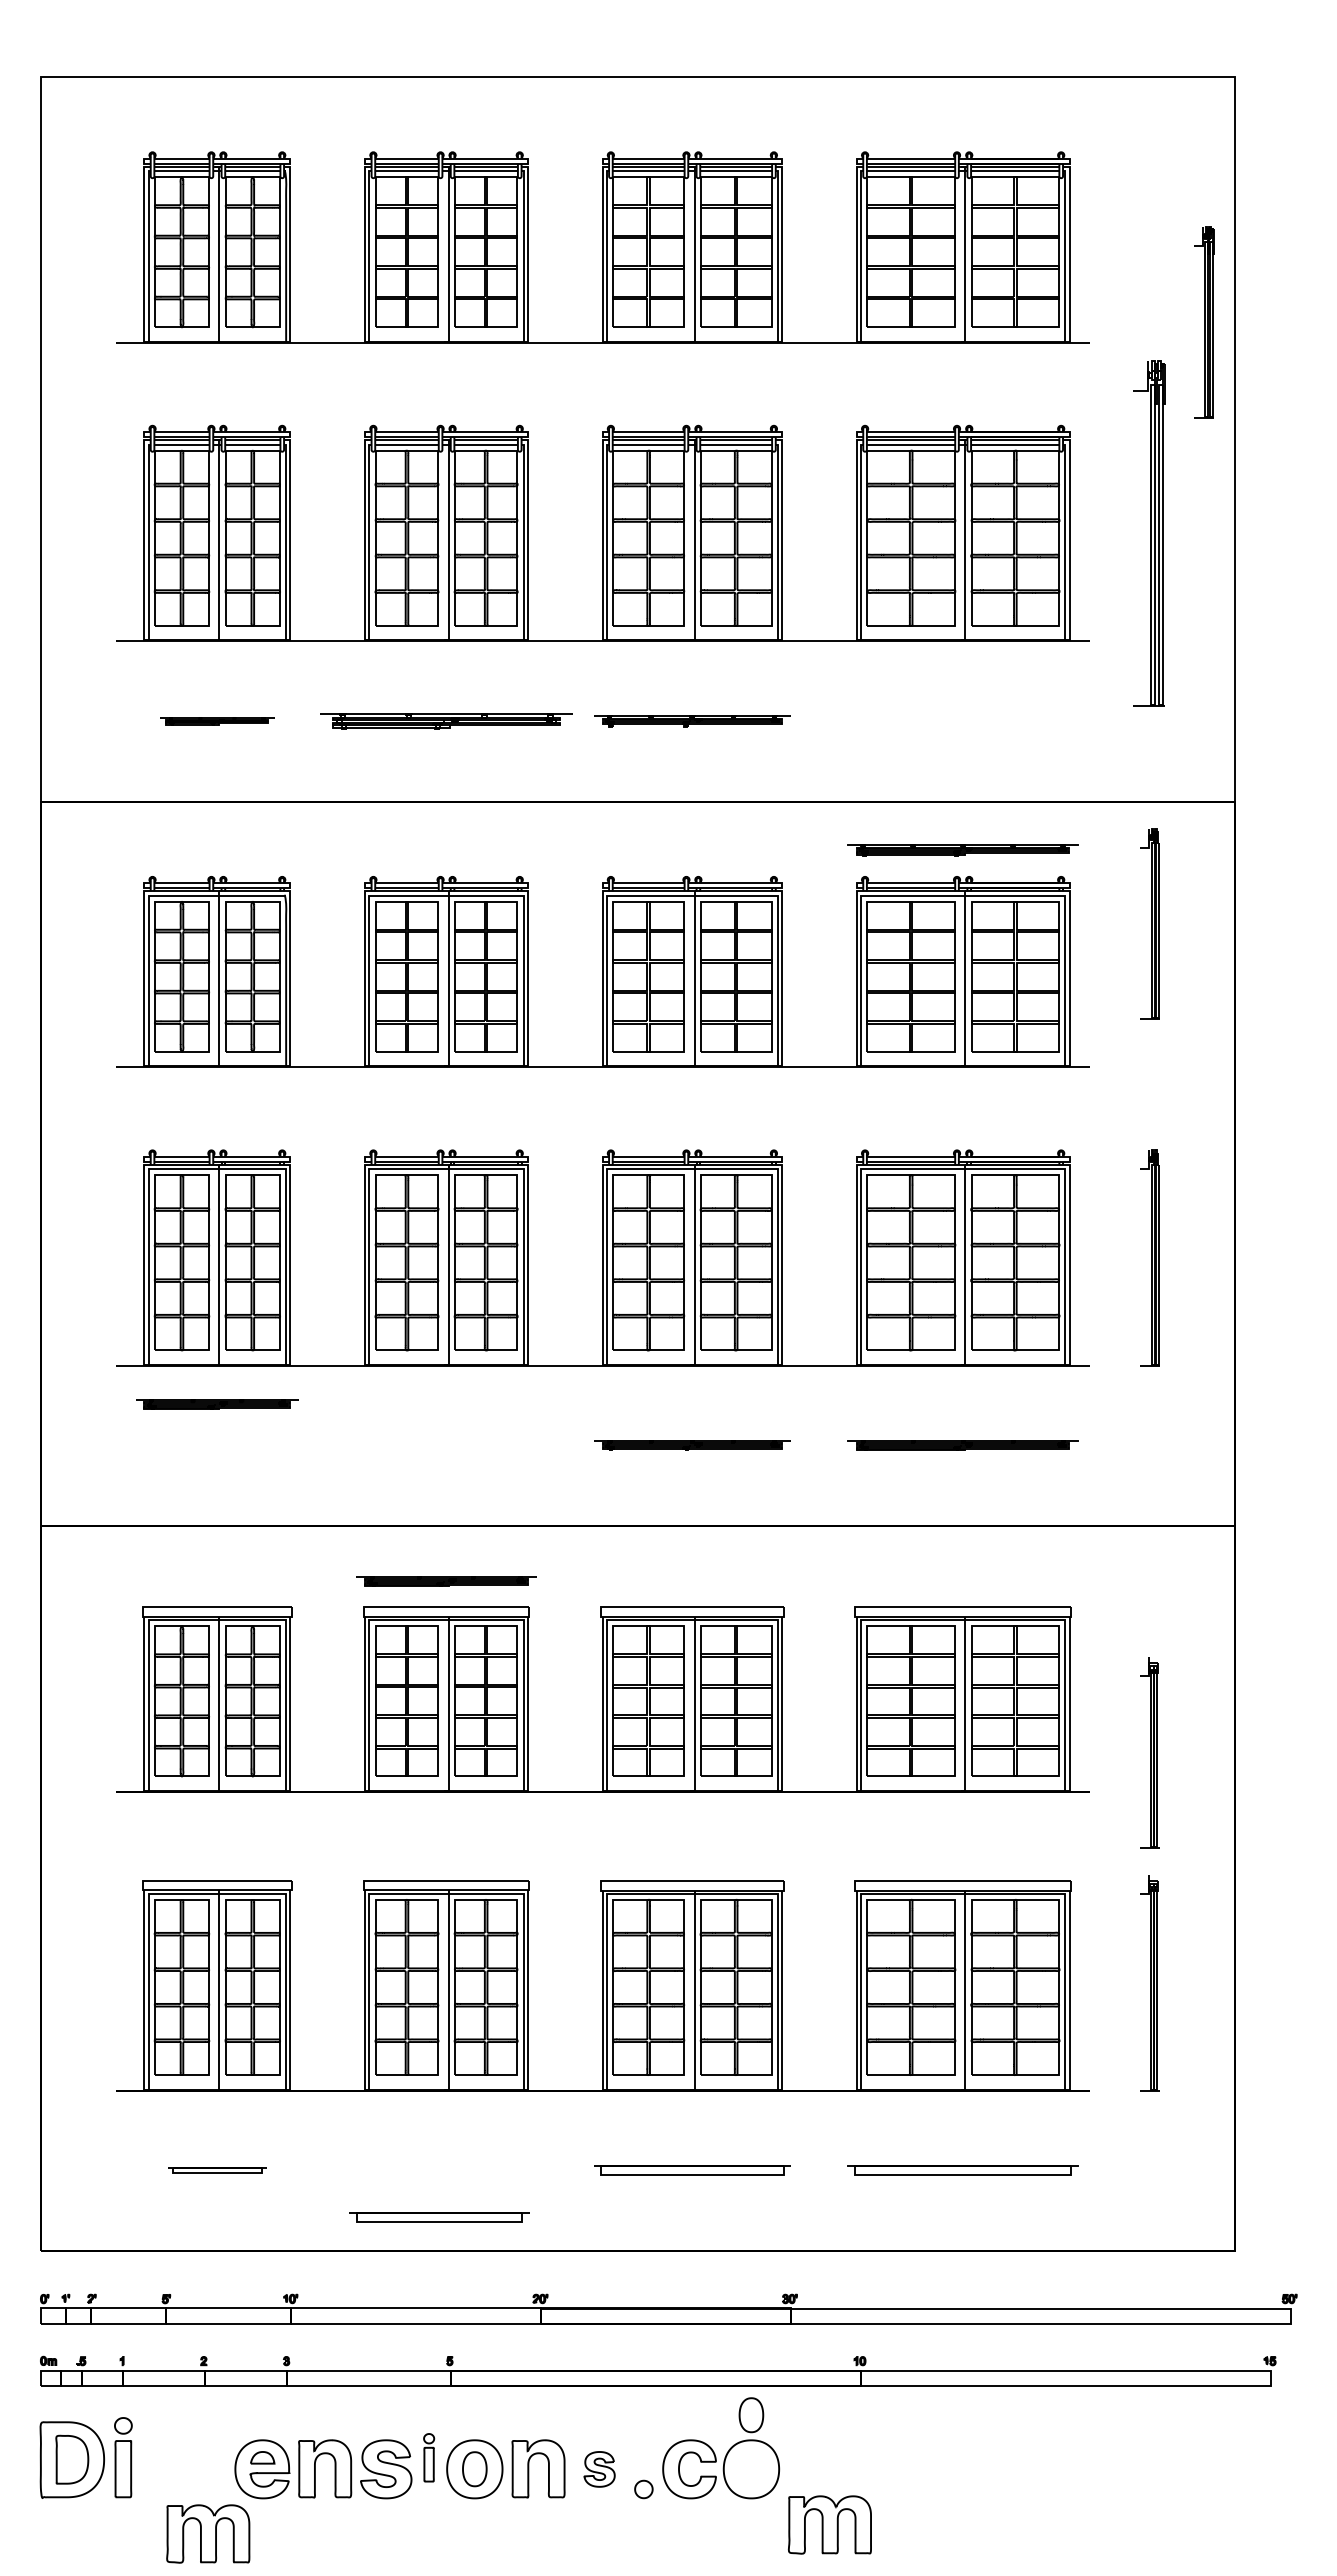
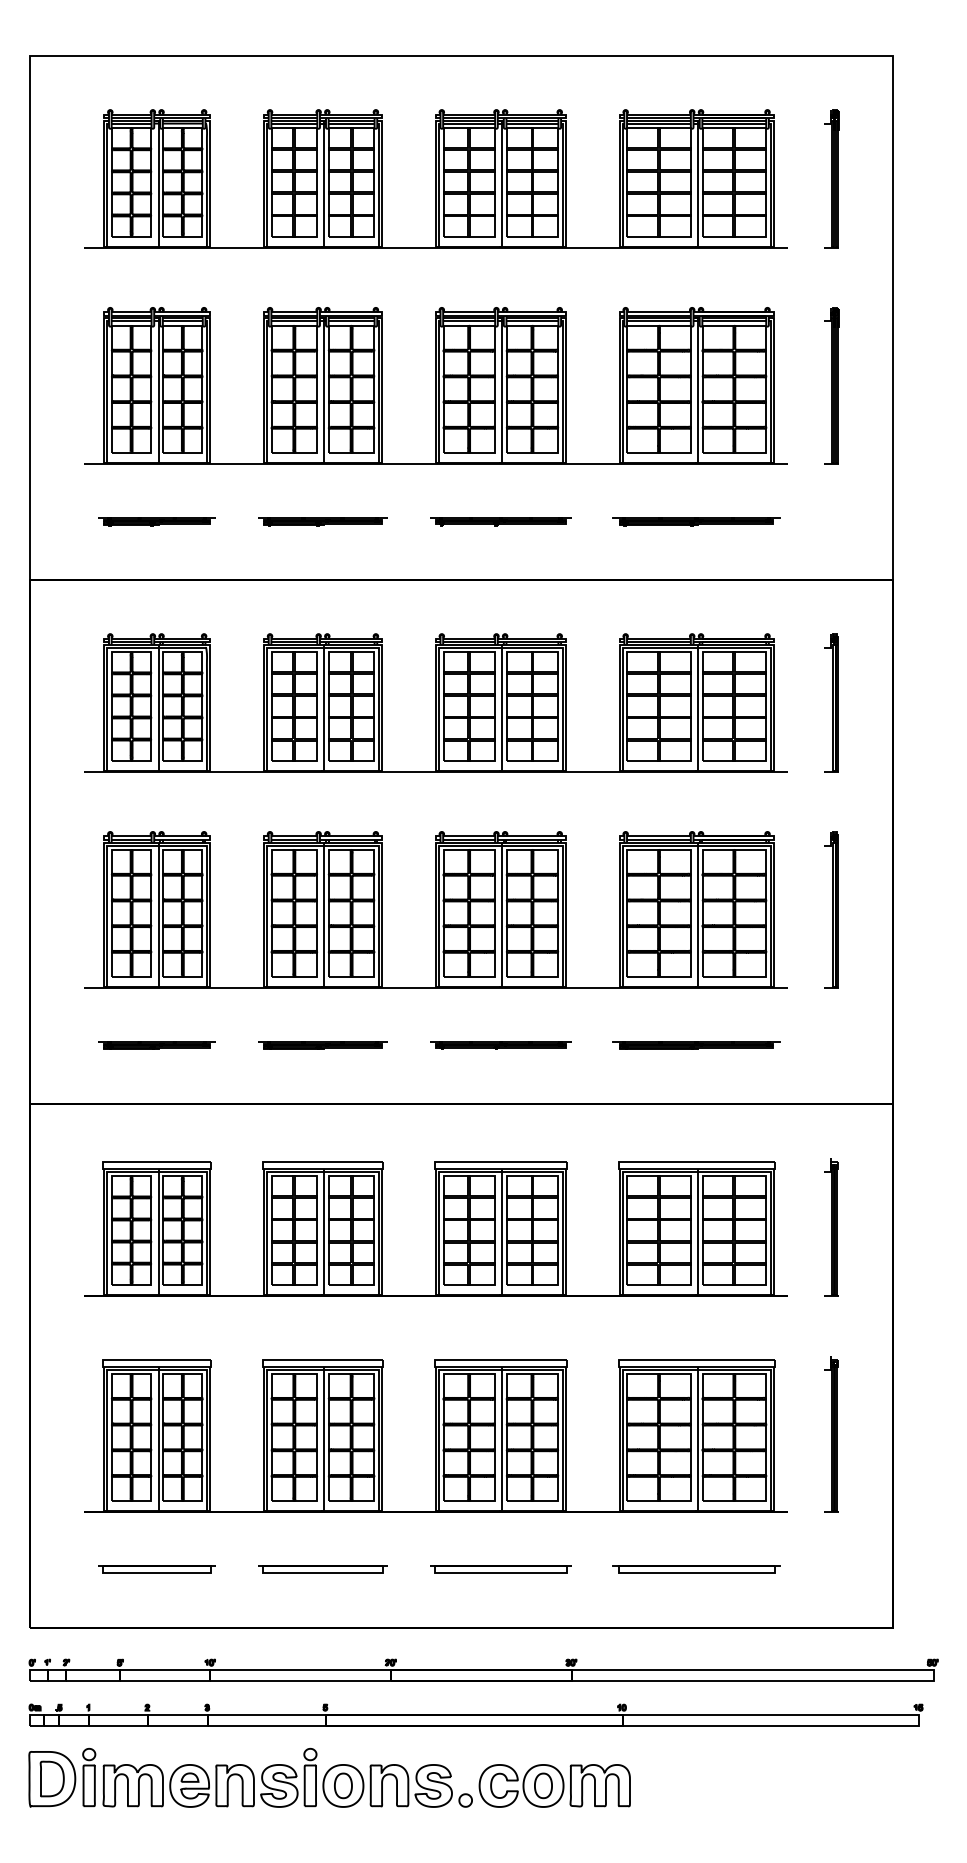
part: (1204, 322) -> (832, 178), moved
part: (1150, 533) -> (832, 385), size x0.62
part: (217, 721) -> (157, 521), size x1.43
part: (446, 721) -> (322, 521), size x0.71
part: (962, 850) -> (696, 521), moved
part: (1149, 923) -> (831, 702), moved
part: (217, 1404) -> (157, 1045), moved
part: (446, 1581) -> (322, 1045), moved
part: (1149, 1752) -> (831, 1226), moved
part: (217, 2170) -> (157, 1569), size x1.67
part: (439, 2217) -> (322, 1569), moved
part: (751, 2415) -> (543, 1786), moved
part: (428, 2457) -> (309, 1777), size x1.67
part: (599, 2469) -> (433, 1786), size x1.67
part: (829, 2524) -> (599, 1785), moved
part: (208, 2533) -> (133, 1785), moved

